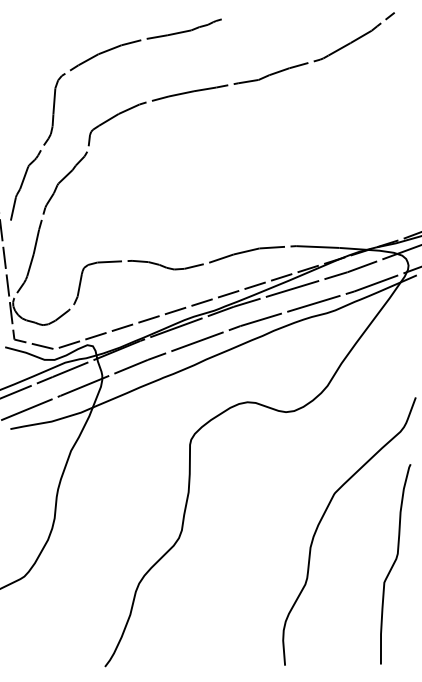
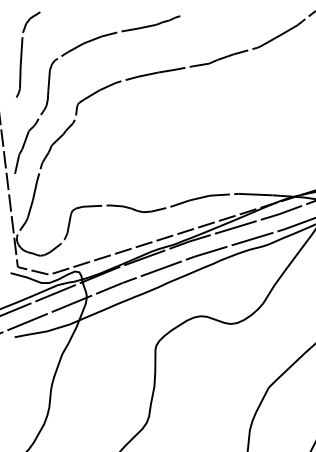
curve: (20, 65) -> (22, 52), added

